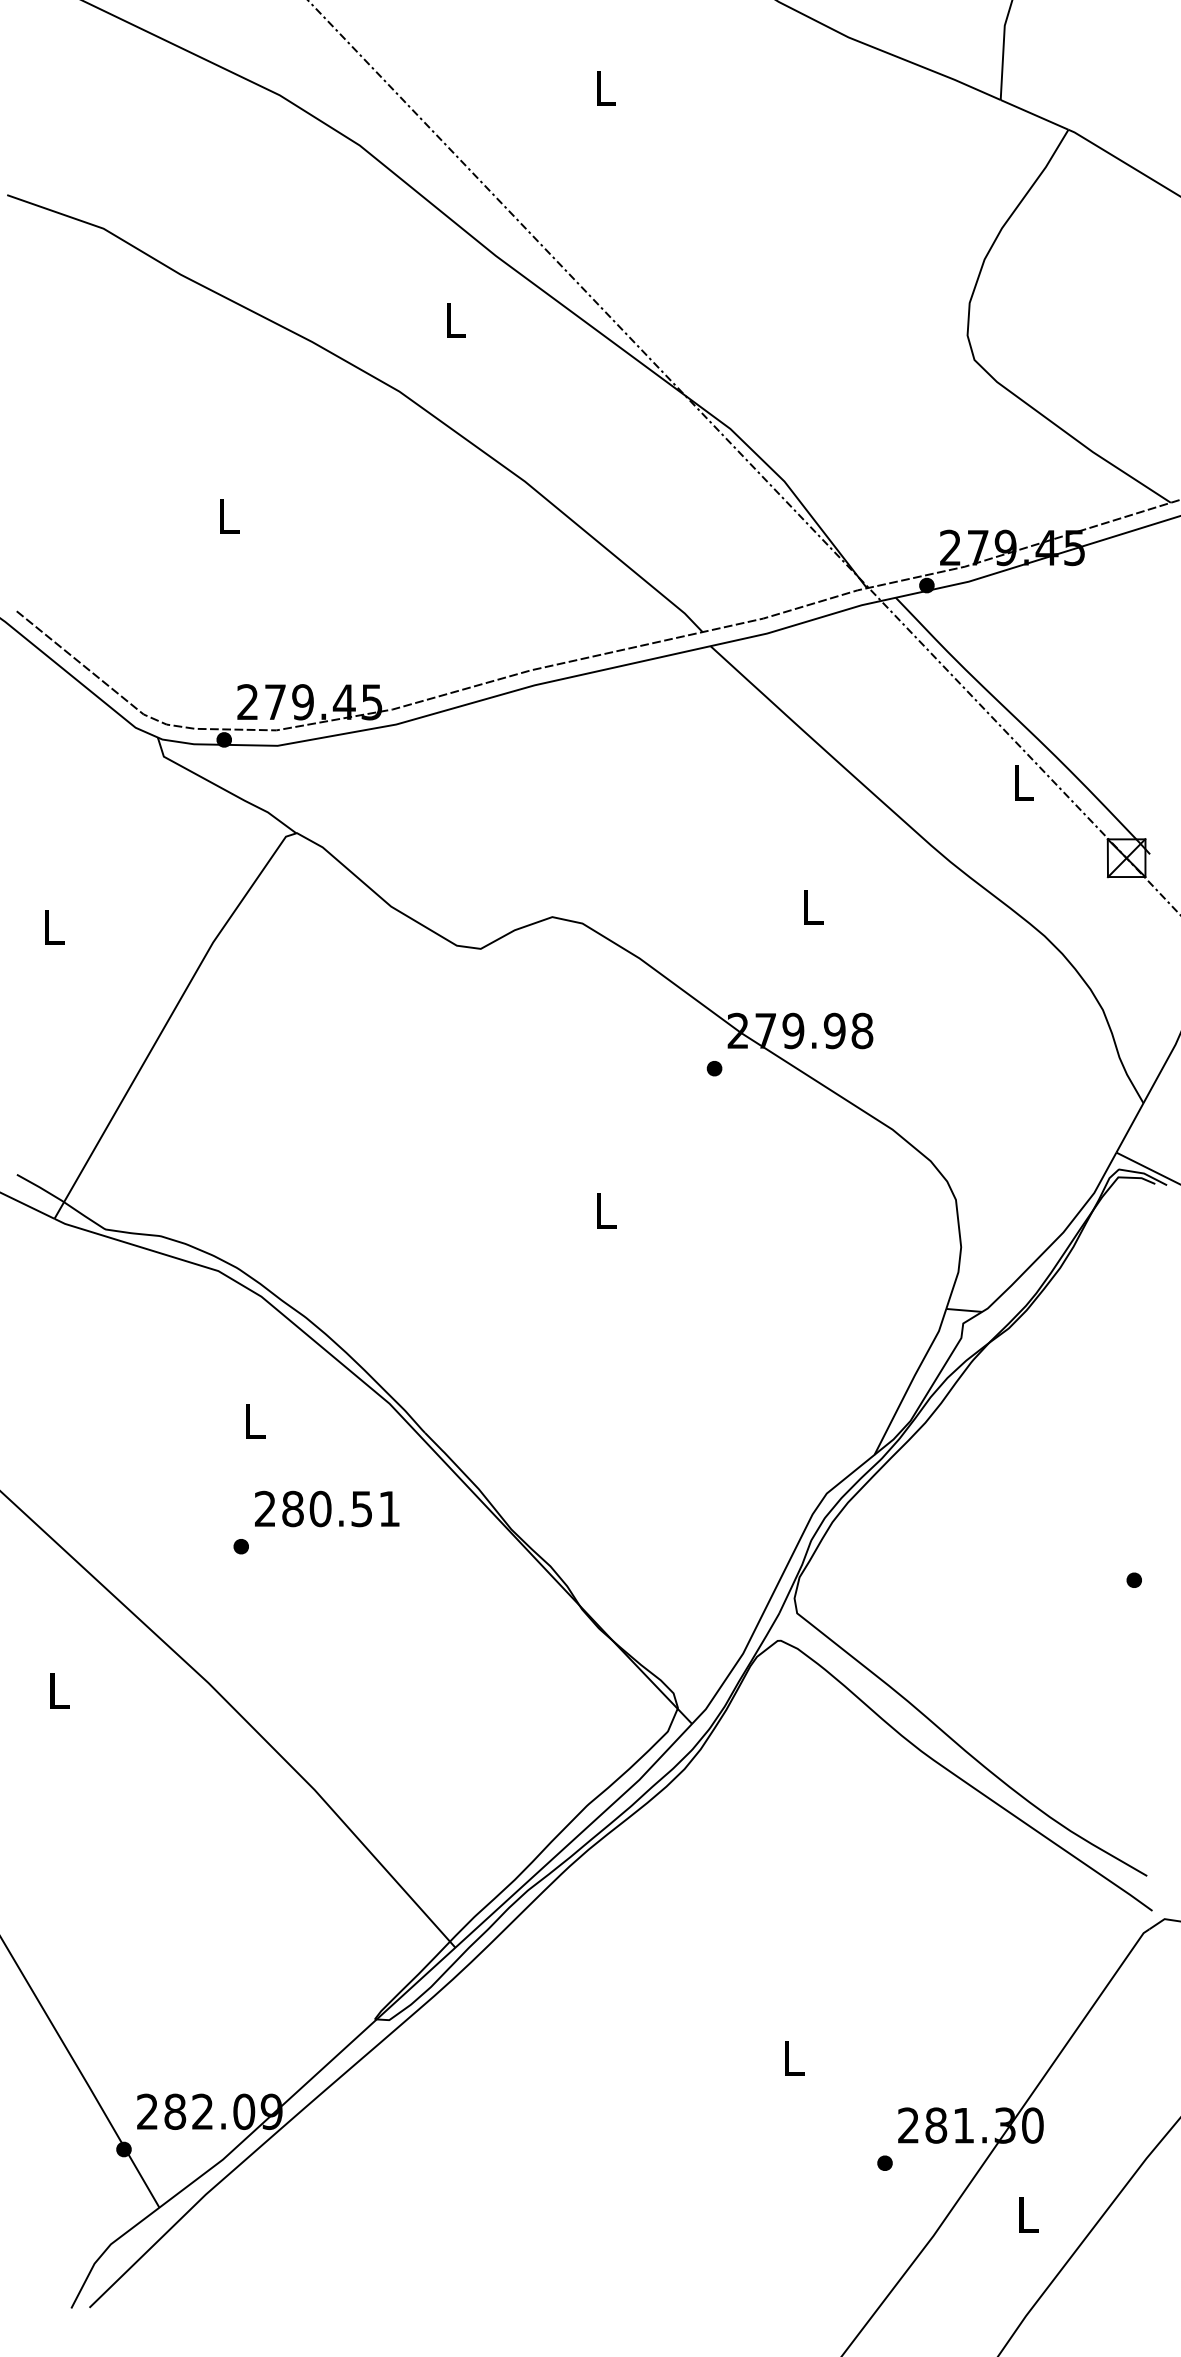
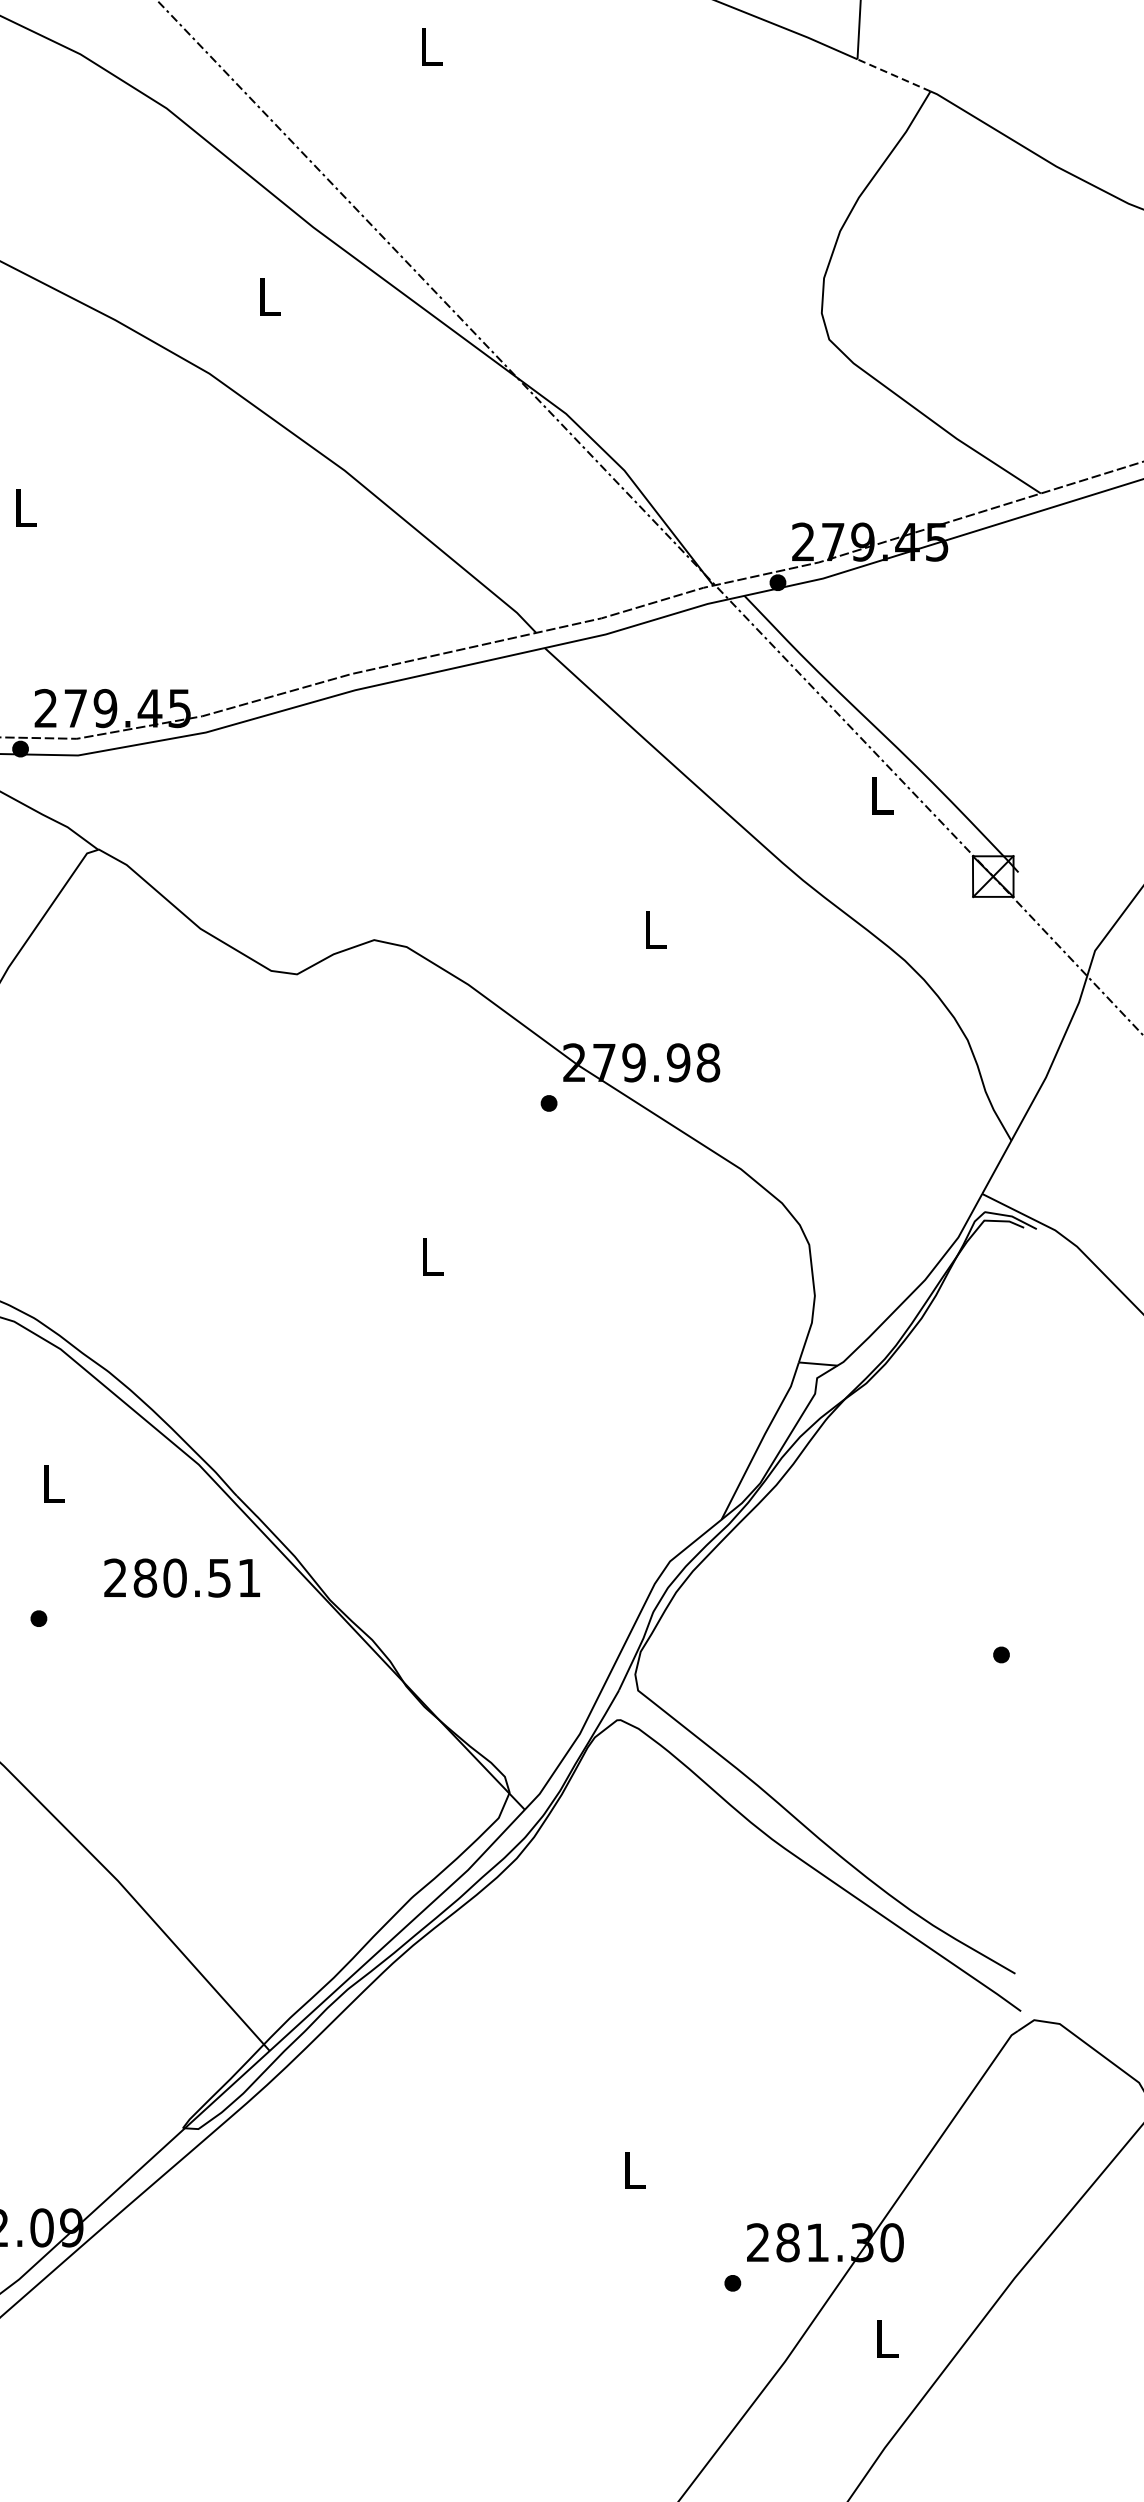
line: (1034, 114) -> (893, 74), solid -> dashed
text: (327, 1508) -> (182, 1577), moved

